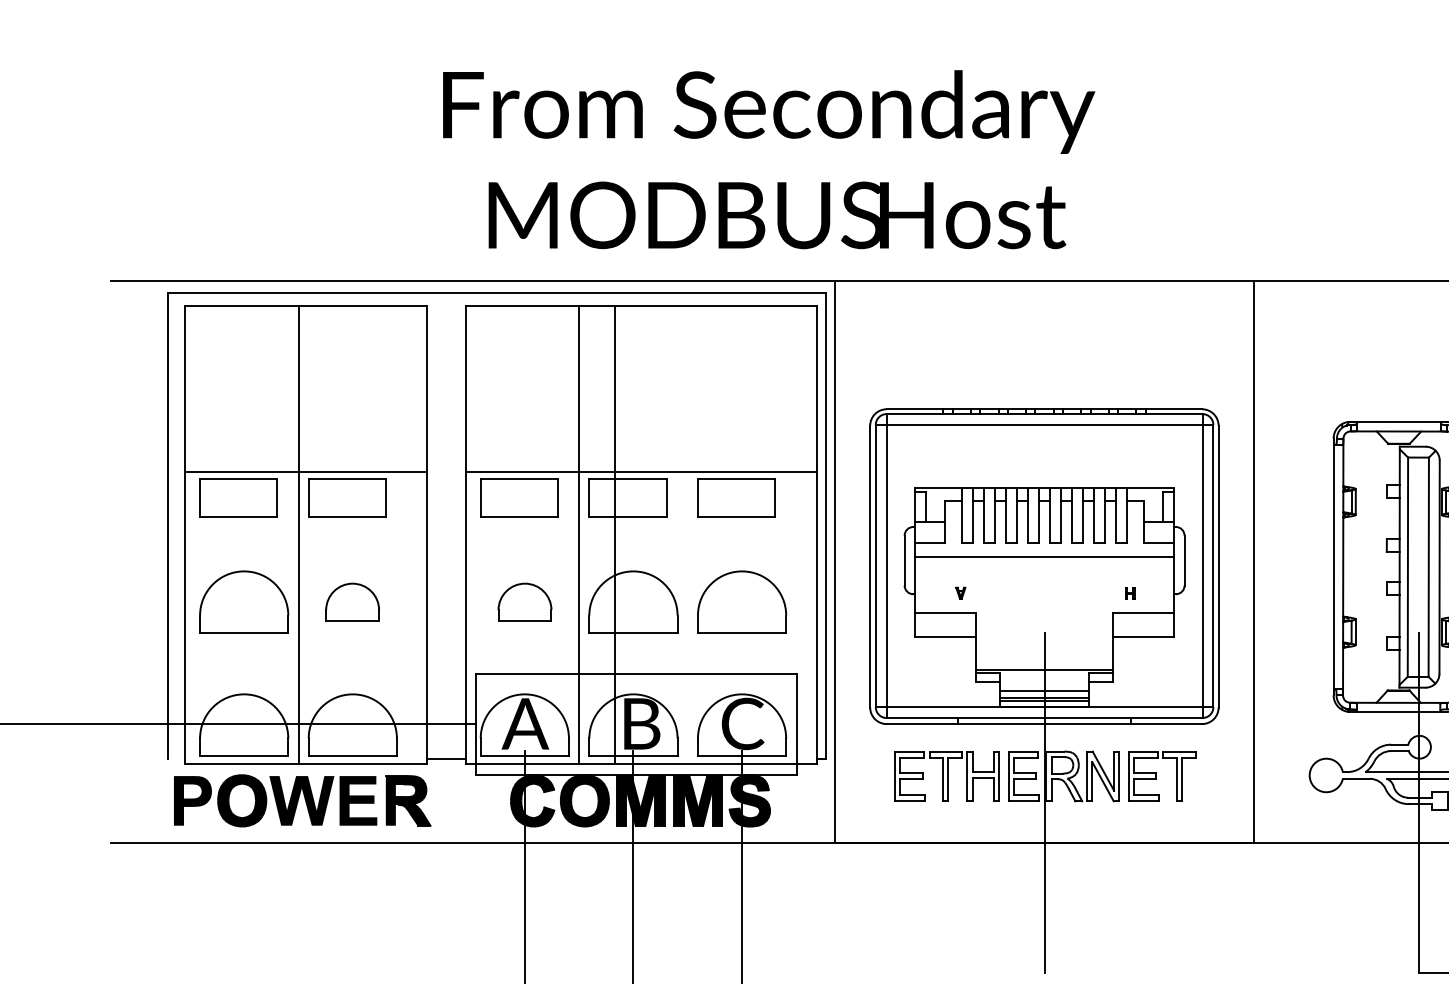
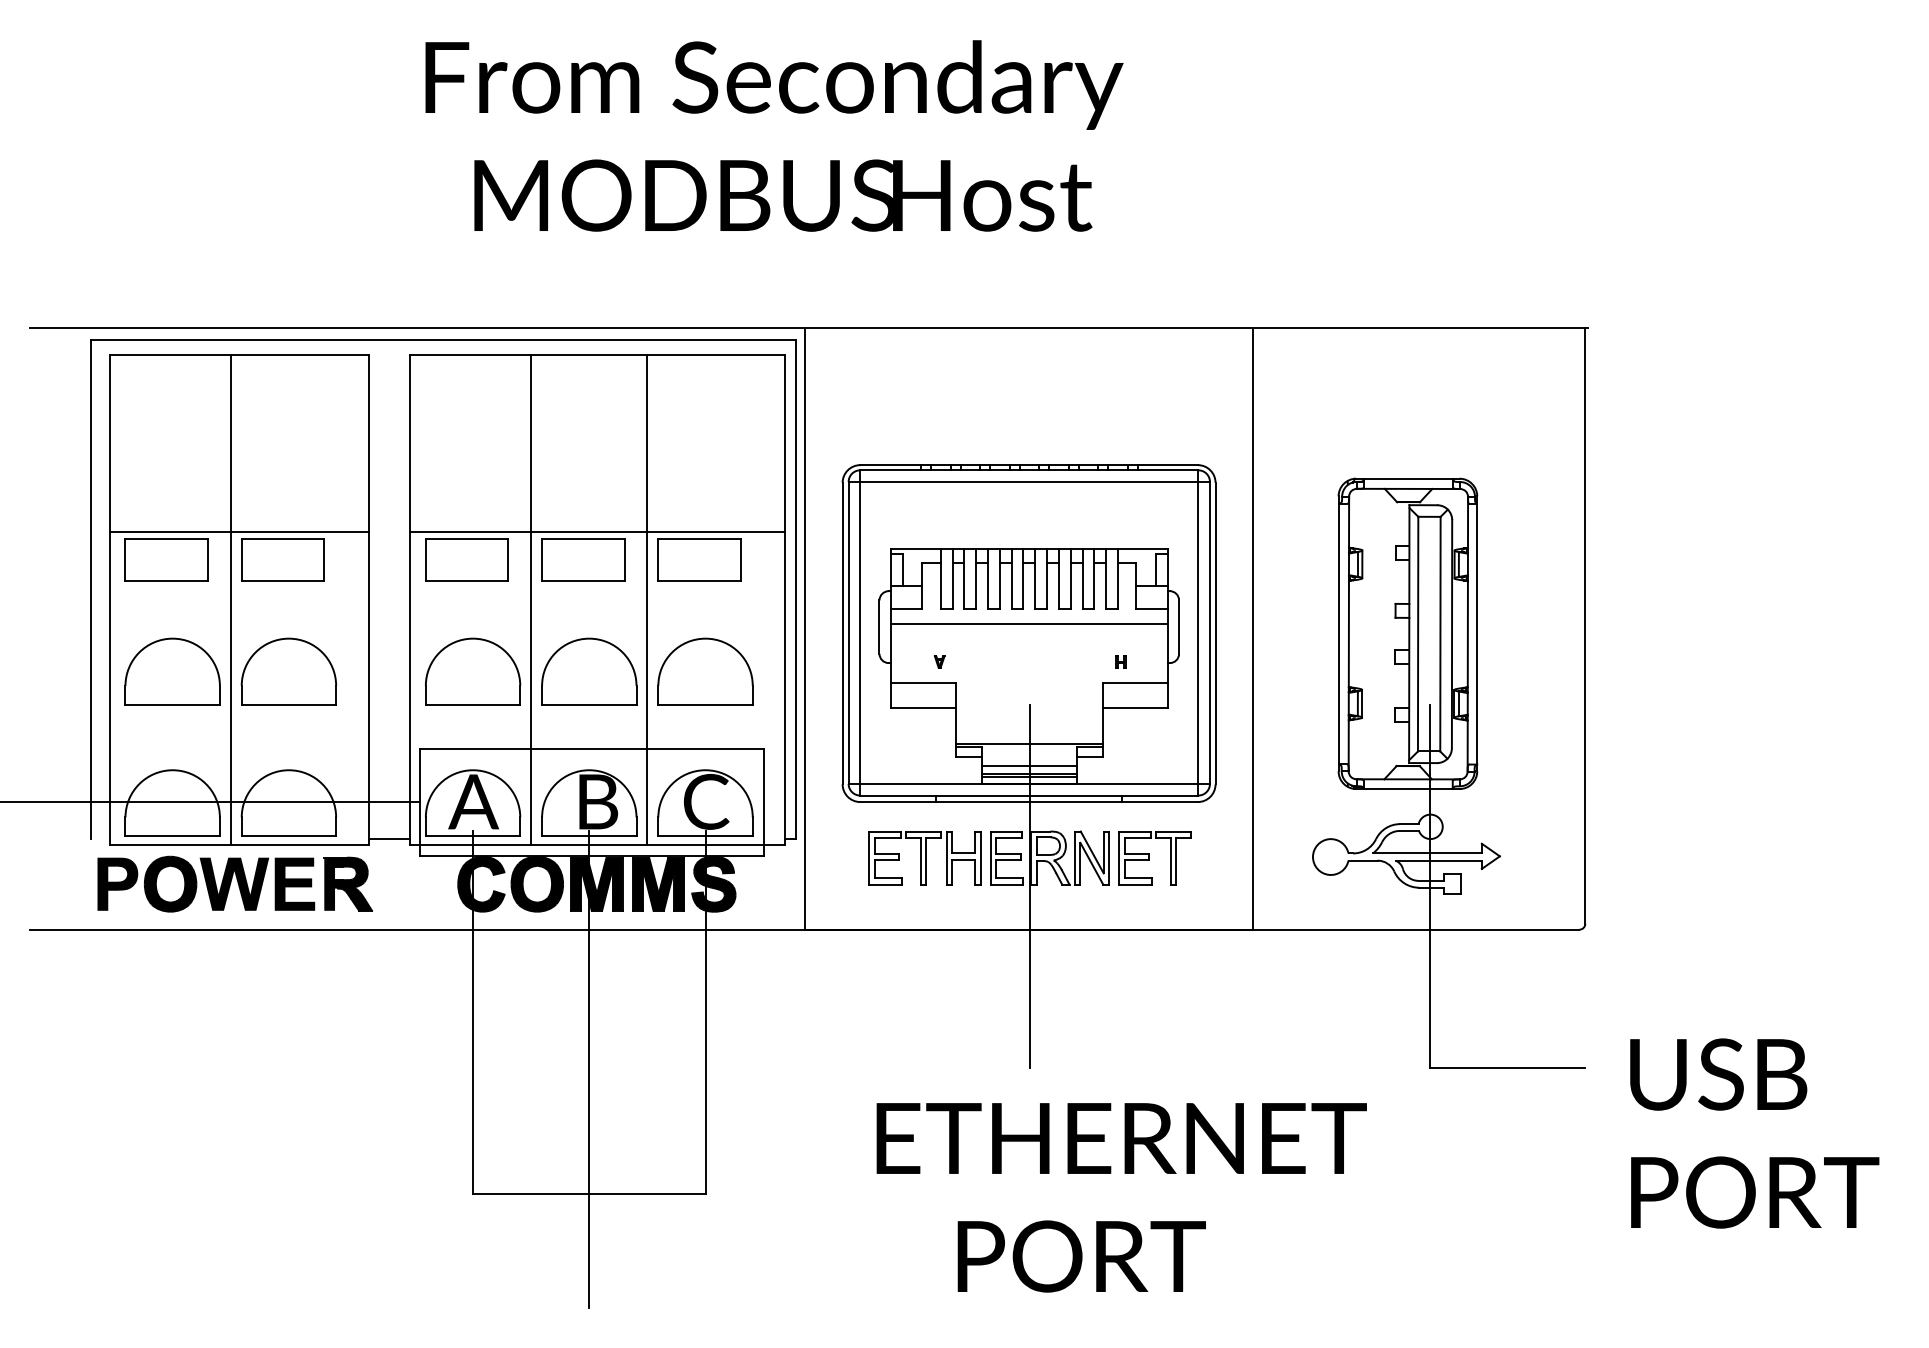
text: (769, 159) -> (774, 135), moved
line: (614, 534) -> (647, 599), moved
part: (352, 602) -> (288, 671), size x1.67
part: (525, 602) -> (473, 671), size x1.67

